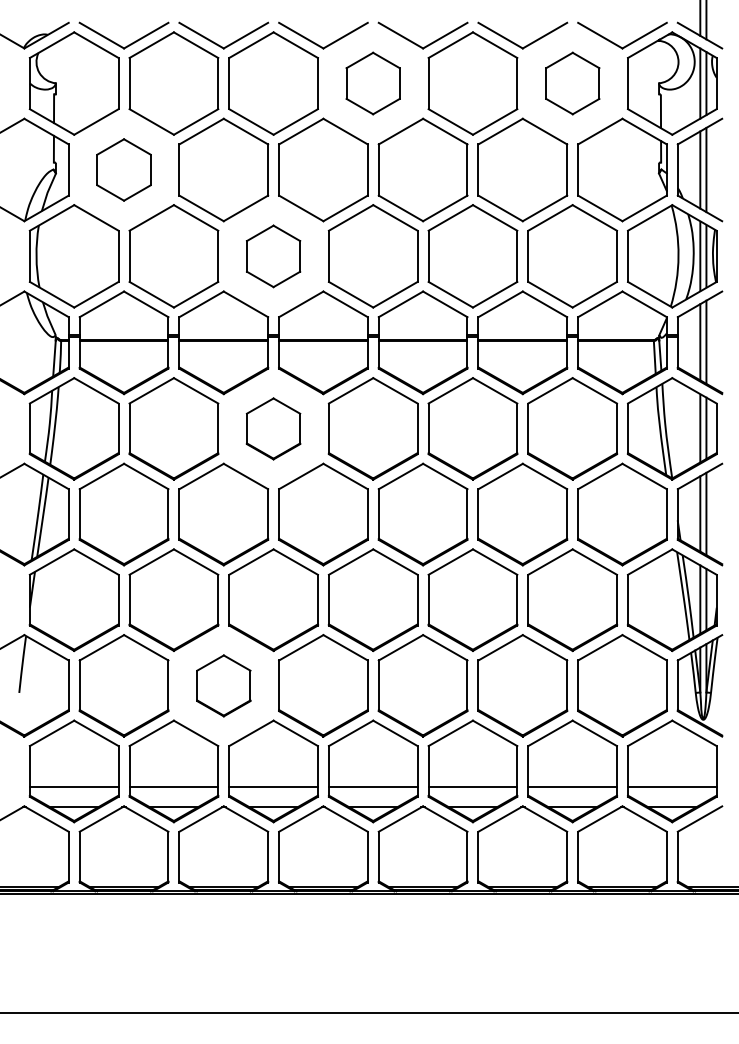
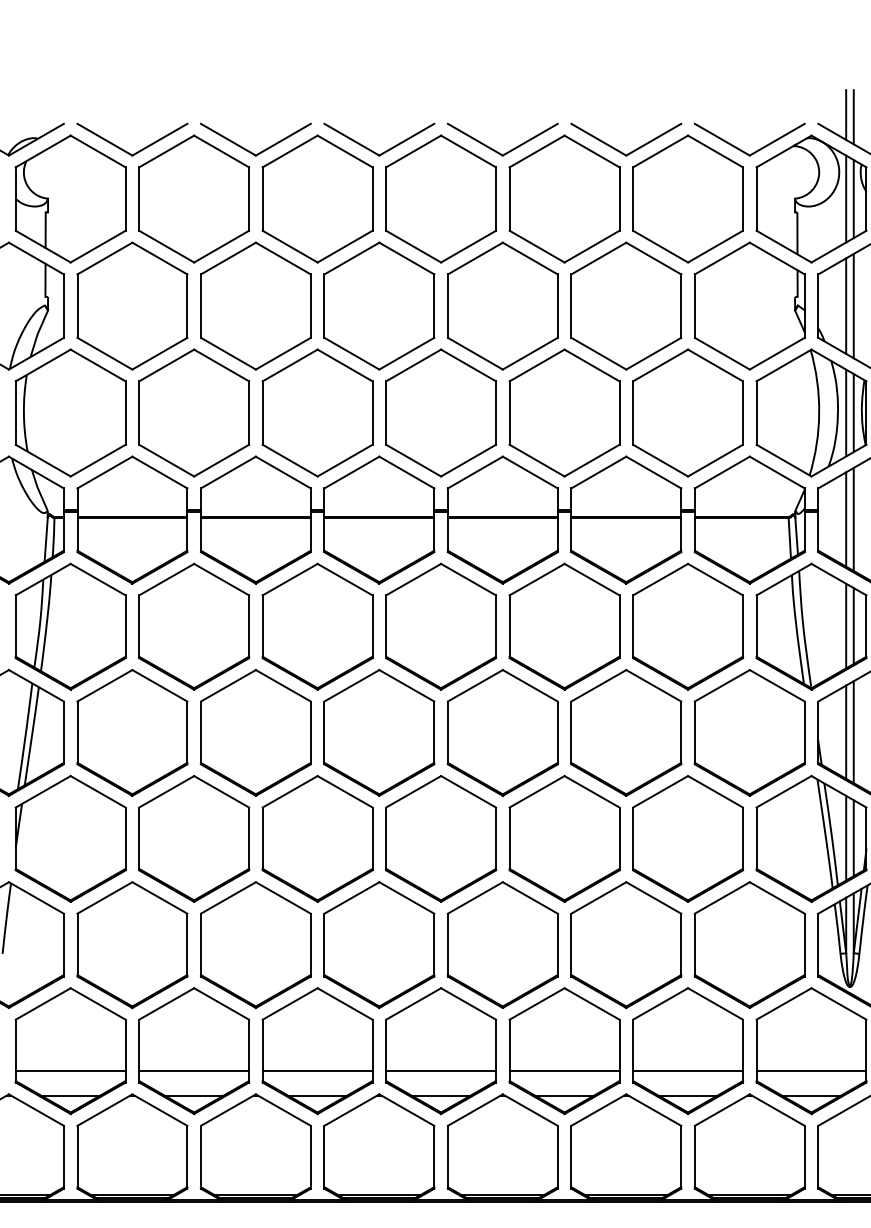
part: (372, 83) -> (440, 198), size x1.67
part: (572, 83) -> (687, 198), size x1.67
part: (123, 169) -> (131, 305), size x1.67
part: (273, 256) -> (317, 413), size x1.67
part: (273, 428) -> (317, 626), size x1.67
part: (223, 685) -> (255, 944), size x1.67

